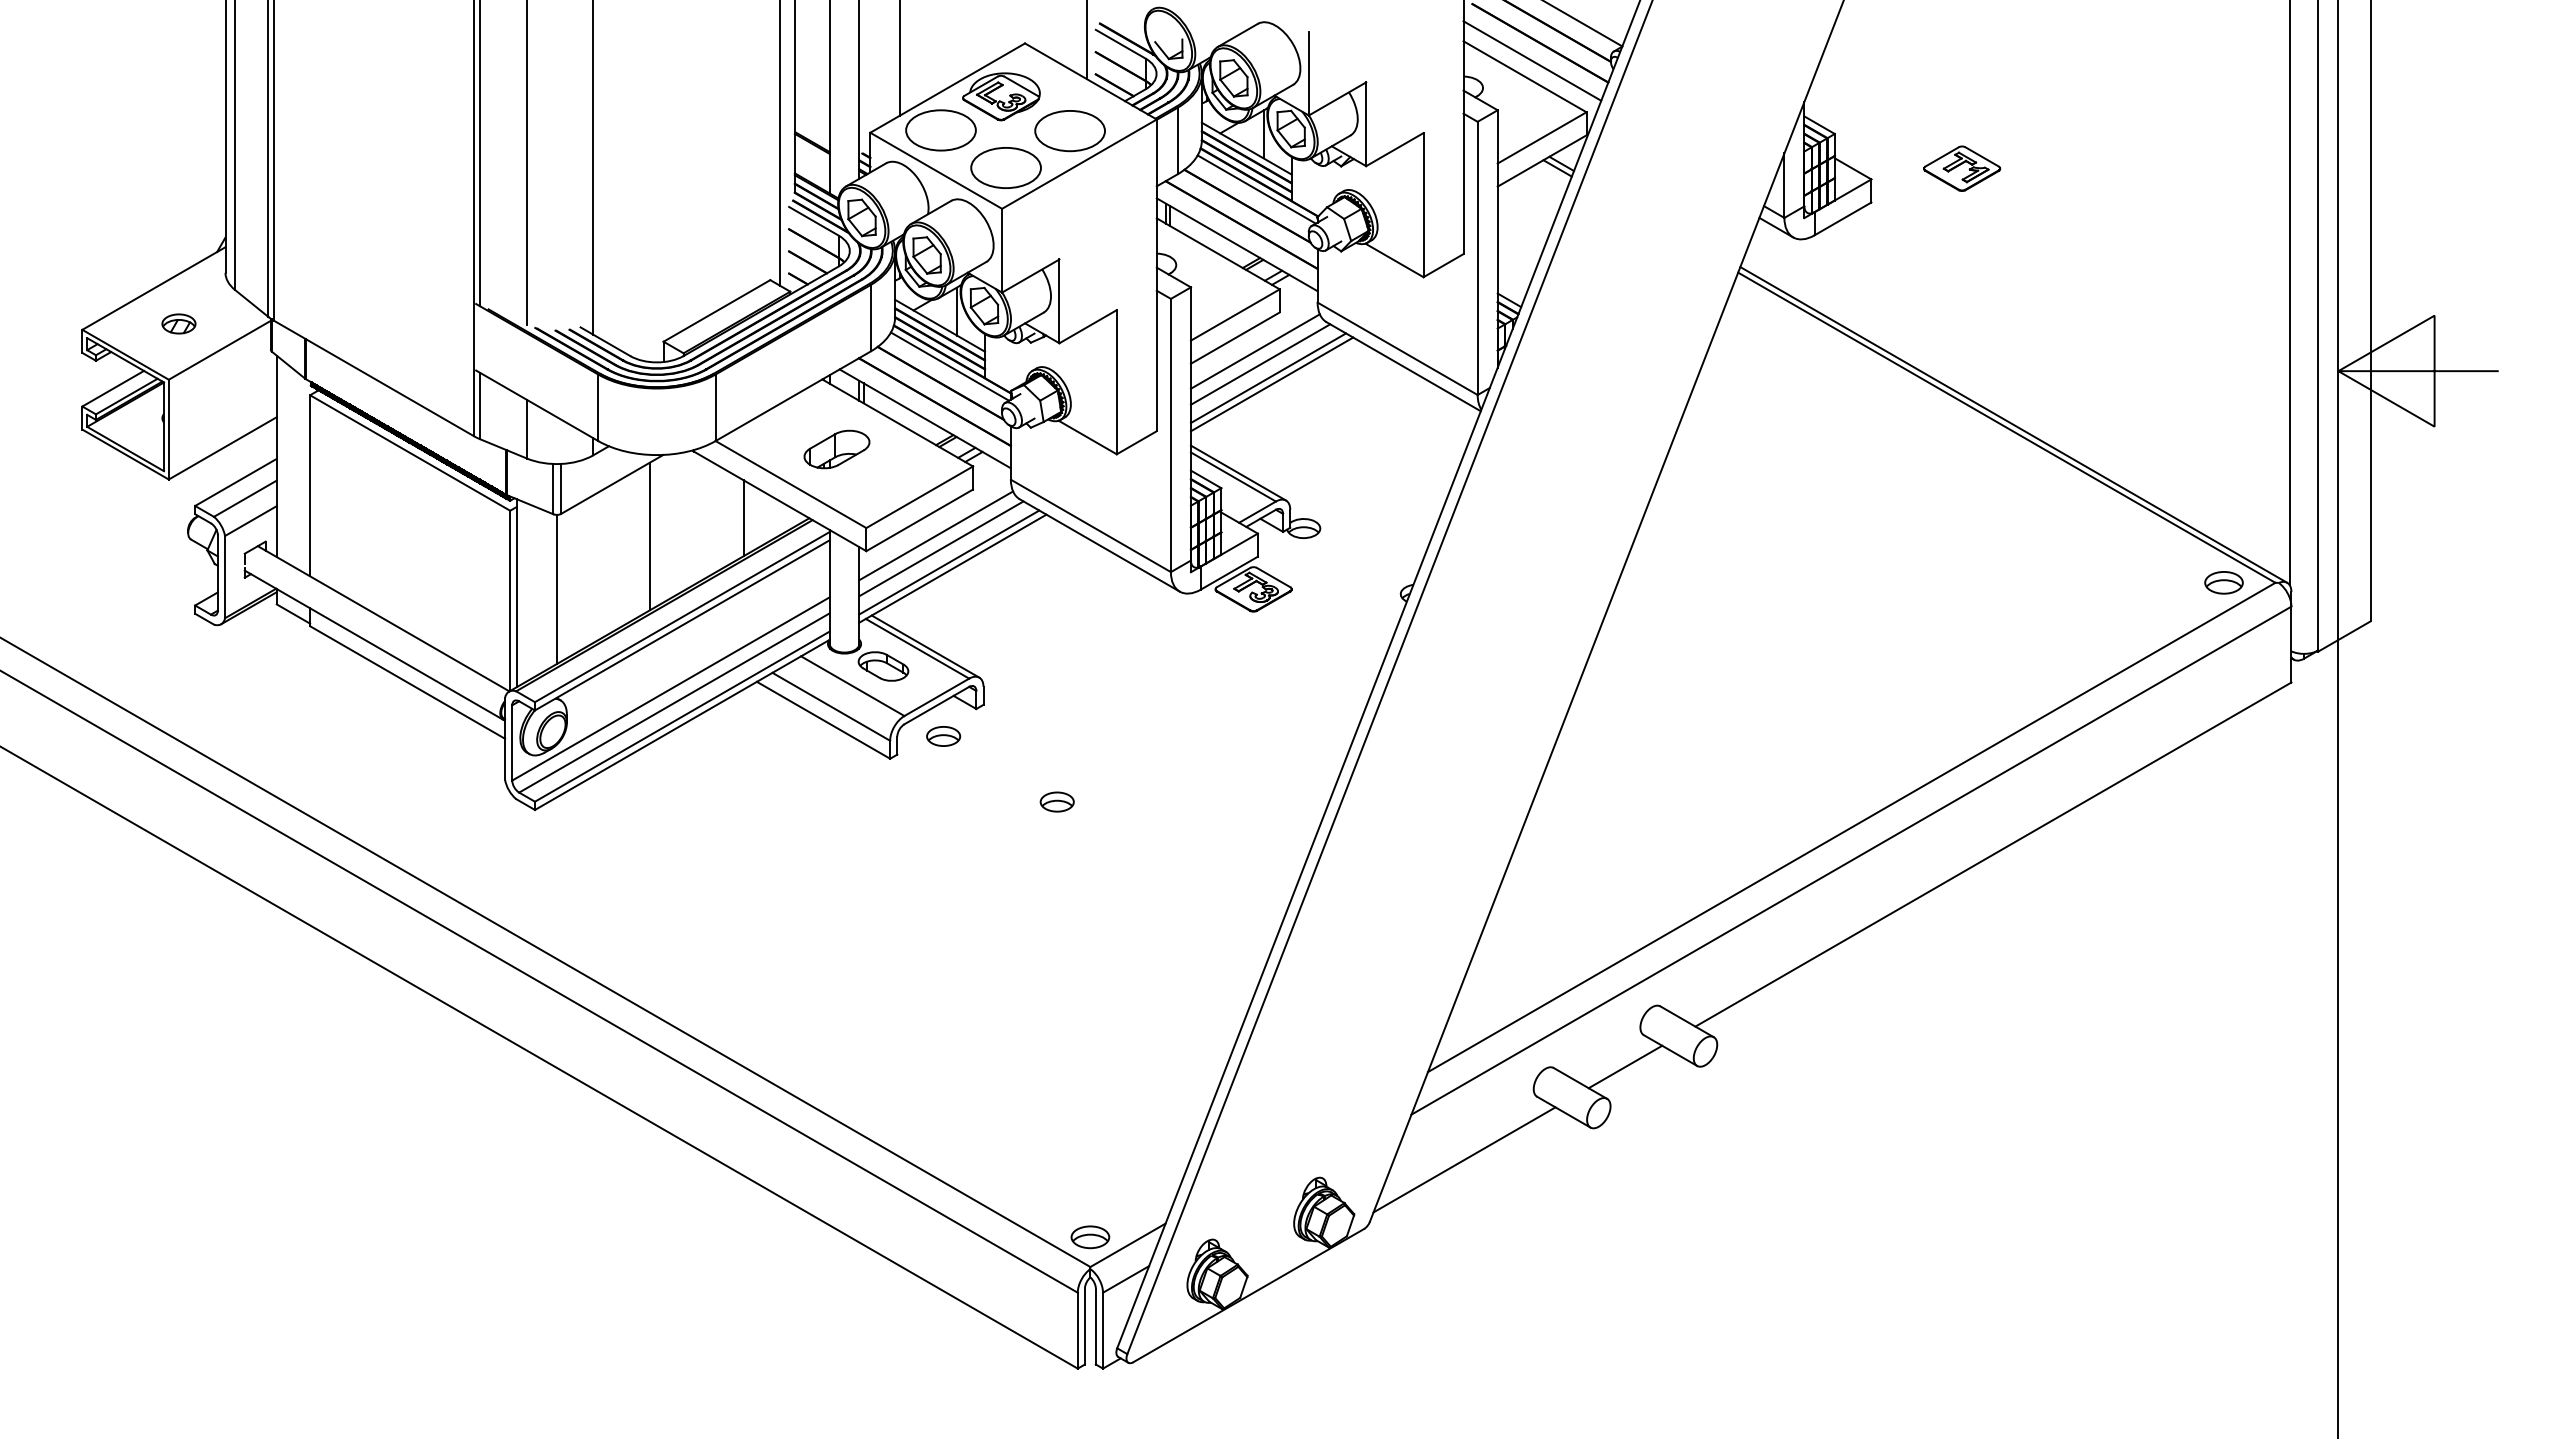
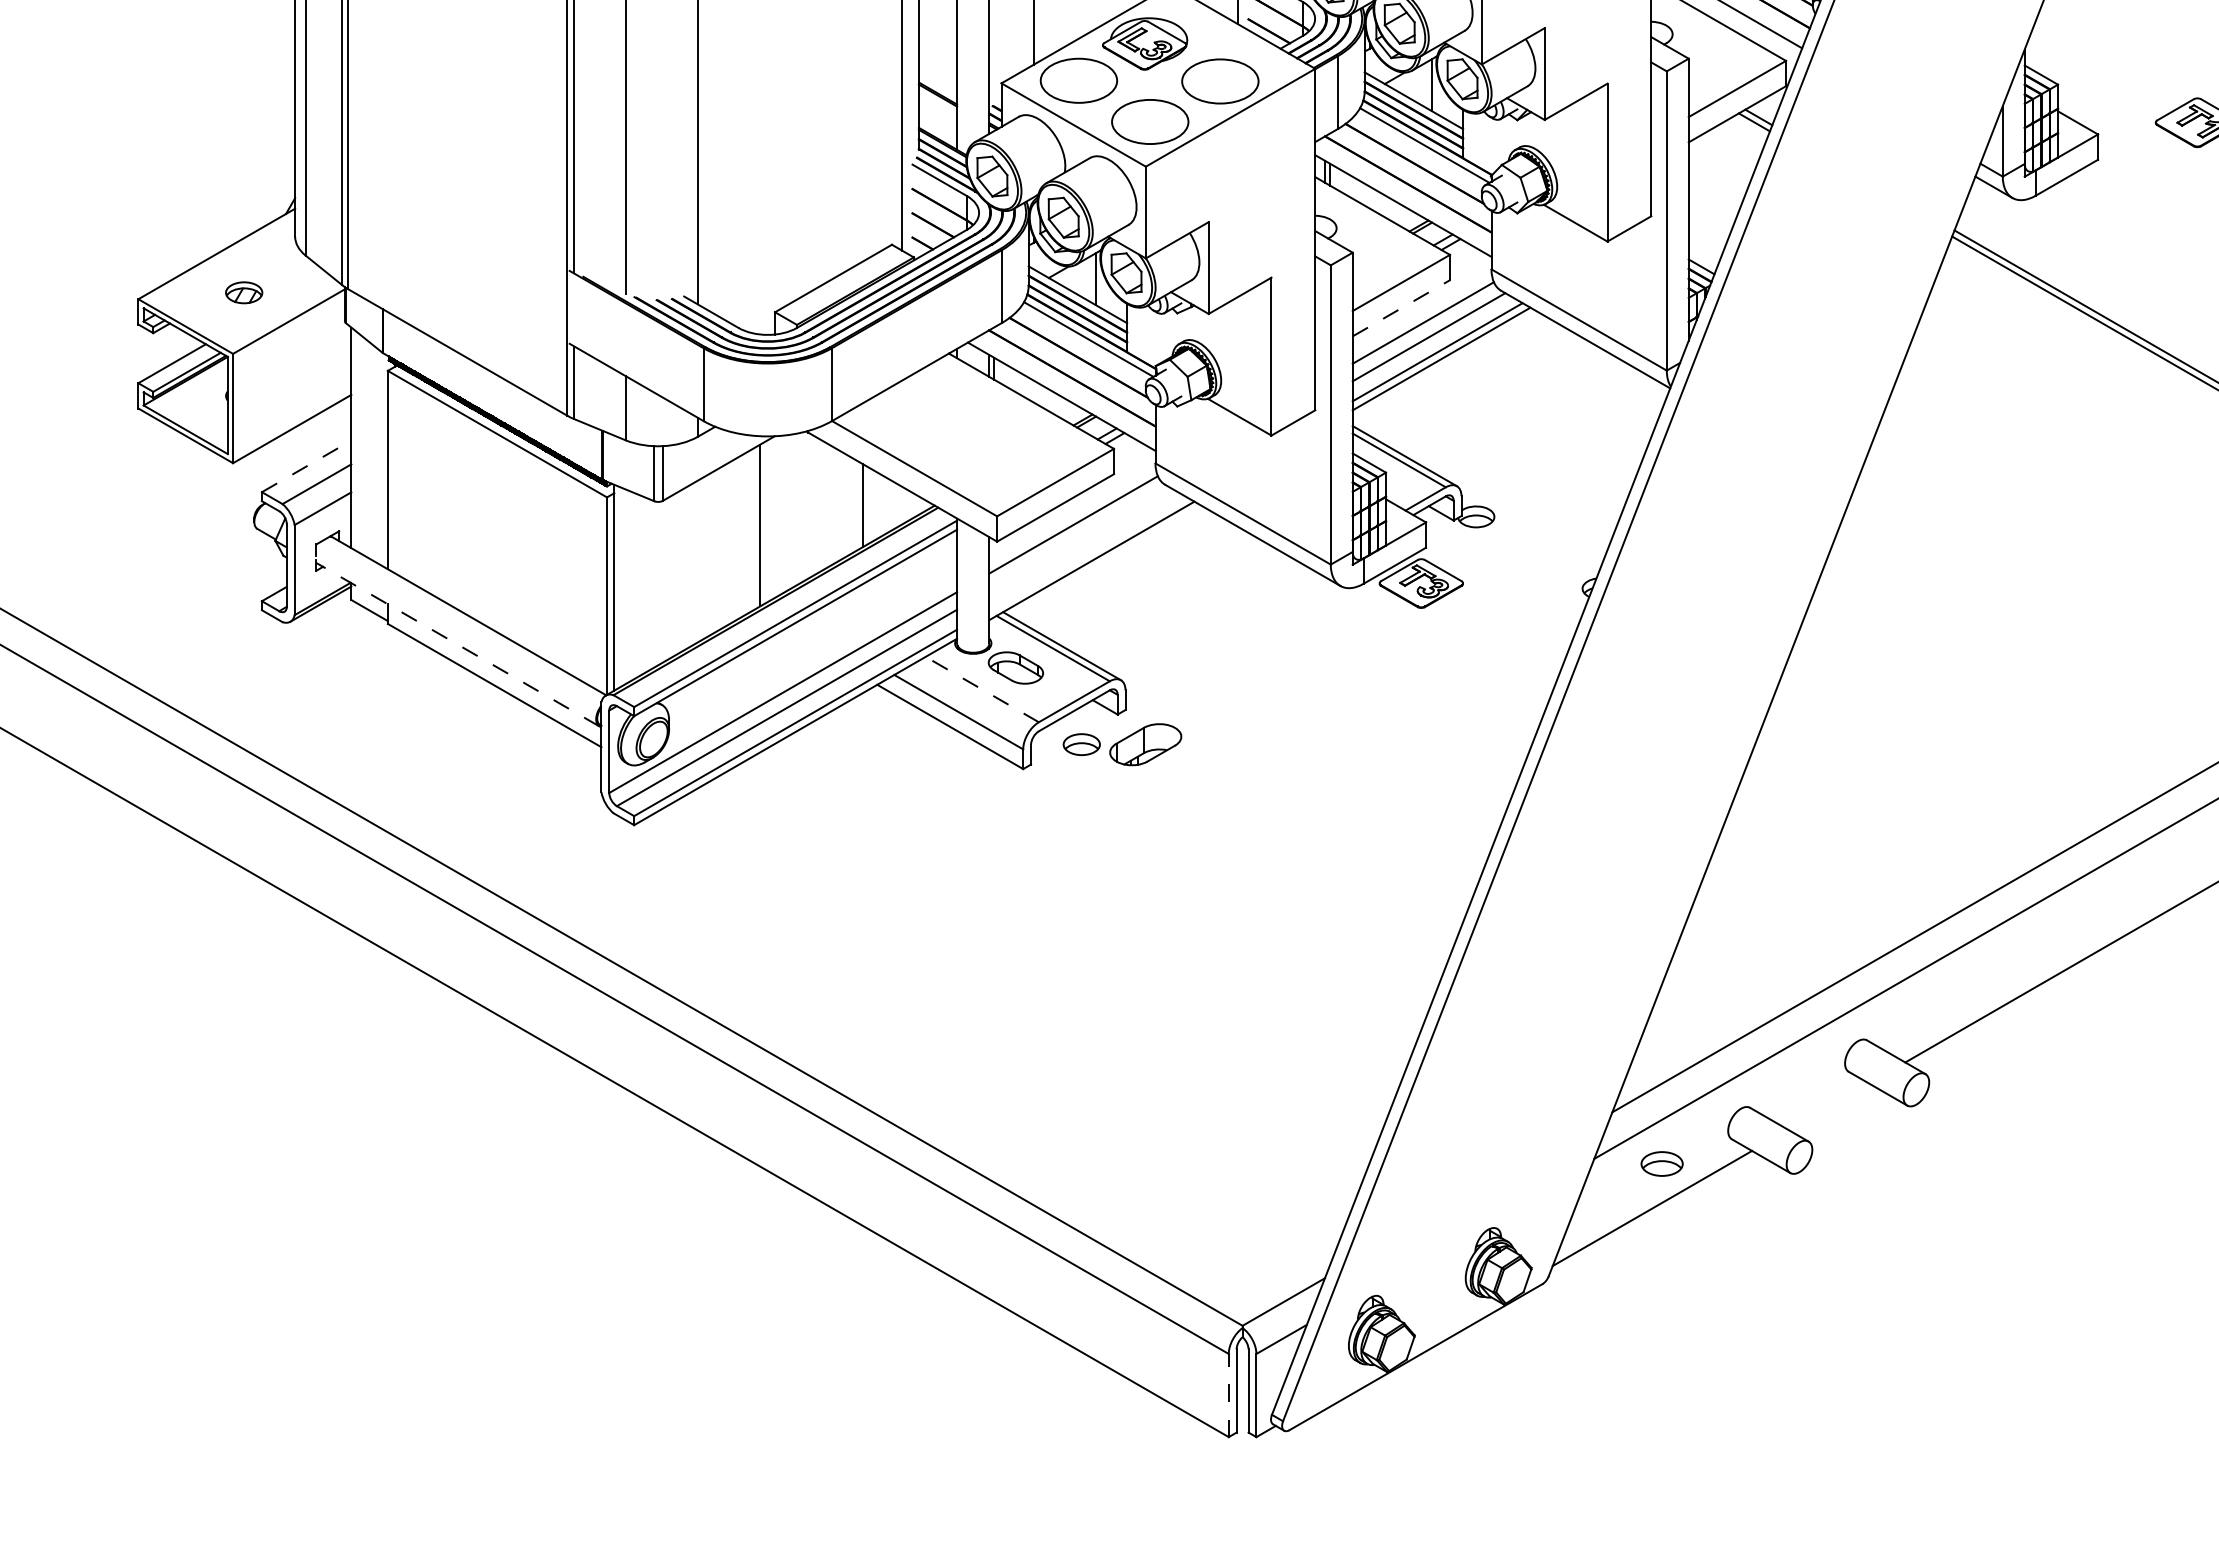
line: (1235, 337) -> (1401, 307), solid -> dashed
part: (836, 449) -> (1145, 744), moved
line: (236, 482) -> (307, 466), solid -> dashed
line: (941, 548) -> (1079, 538), removed
line: (949, 562) -> (1088, 554), removed
line: (556, 589) -> (657, 583), removed
line: (373, 644) -> (457, 643), solid -> dashed
line: (852, 686) -> (981, 689), solid -> dashed
part: (1056, 801) -> (1205, 815), removed
line: (1625, 1066) -> (1828, 1106), removed
part: (1090, 1237) -> (1662, 1164), moved
line: (1077, 1330) -> (1228, 1395), solid -> dashed

